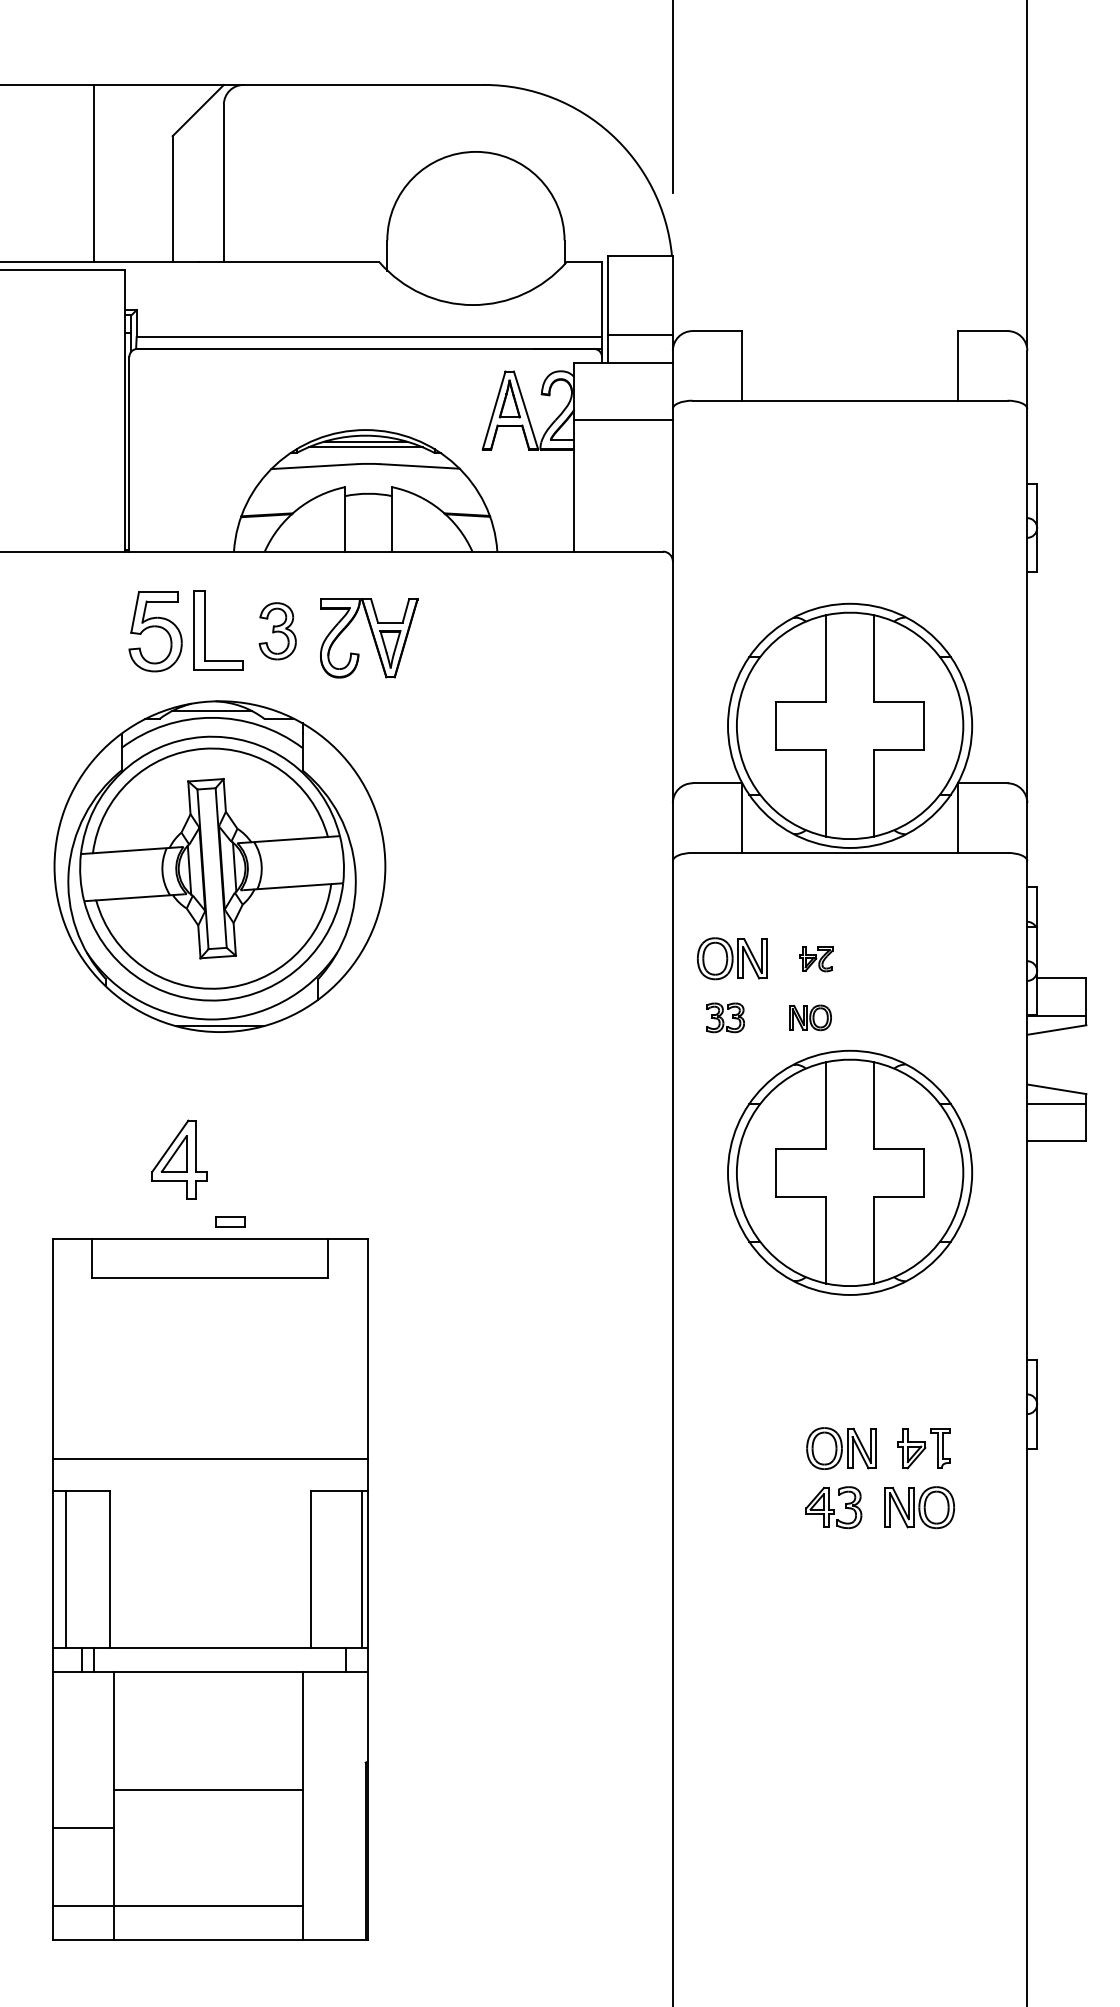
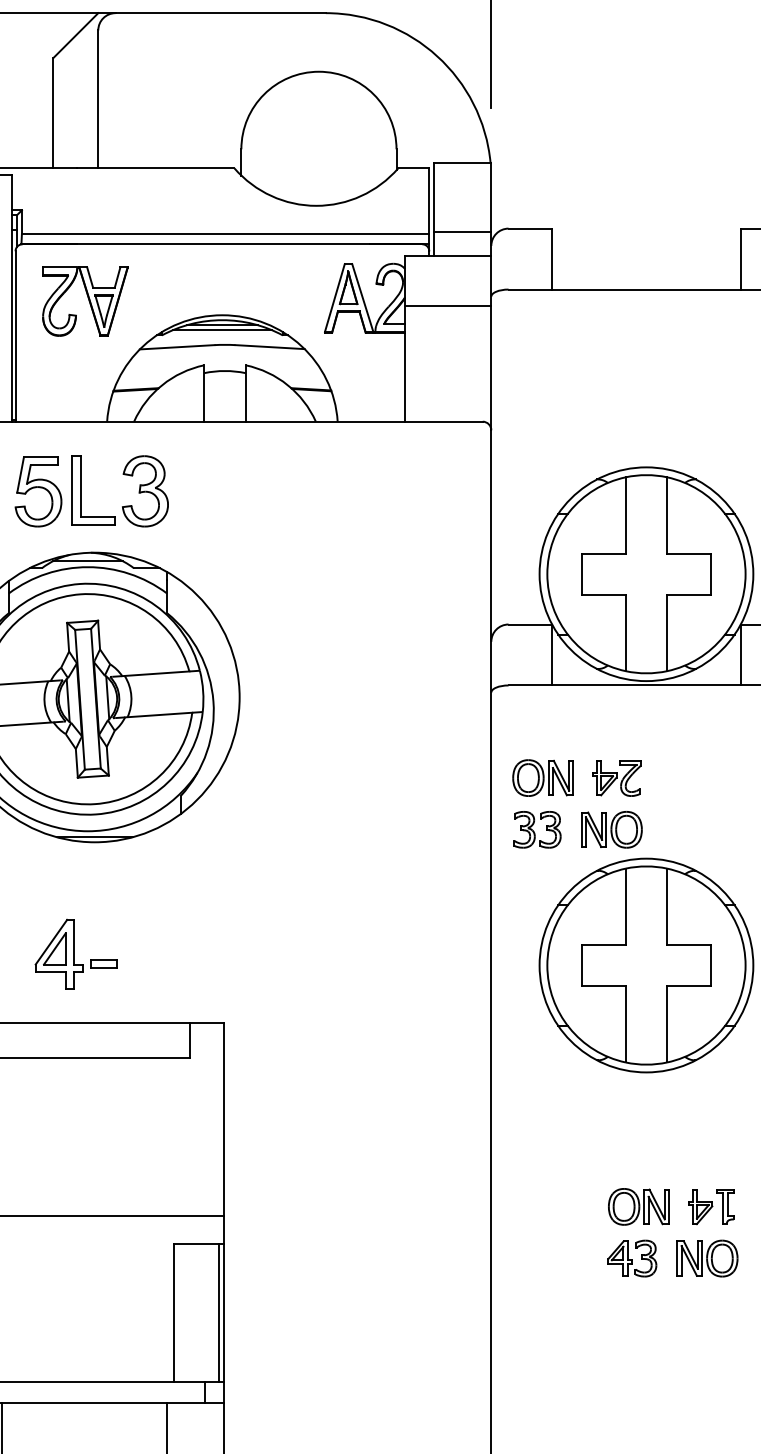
part: (277, 631) -> (145, 491), size x1.43
part: (369, 638) -> (85, 301), moved
part: (816, 959) -> (617, 778), size x1.67
part: (725, 1017) -> (537, 829), size x1.43
part: (810, 1017) -> (611, 829), size x1.67
part: (230, 1221) -> (104, 963), moved

